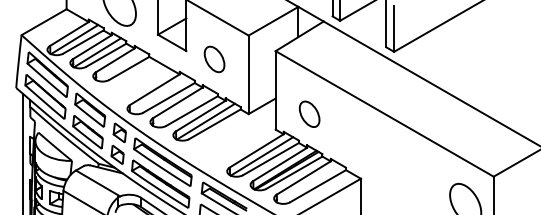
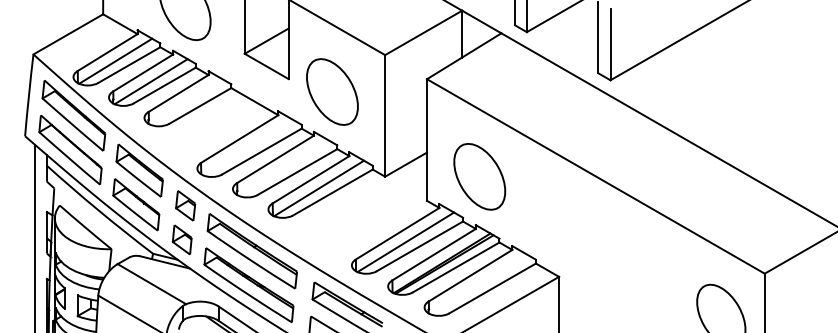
part: (214, 59) -> (332, 92), size x1.67
part: (309, 114) -> (479, 177), size x1.67

